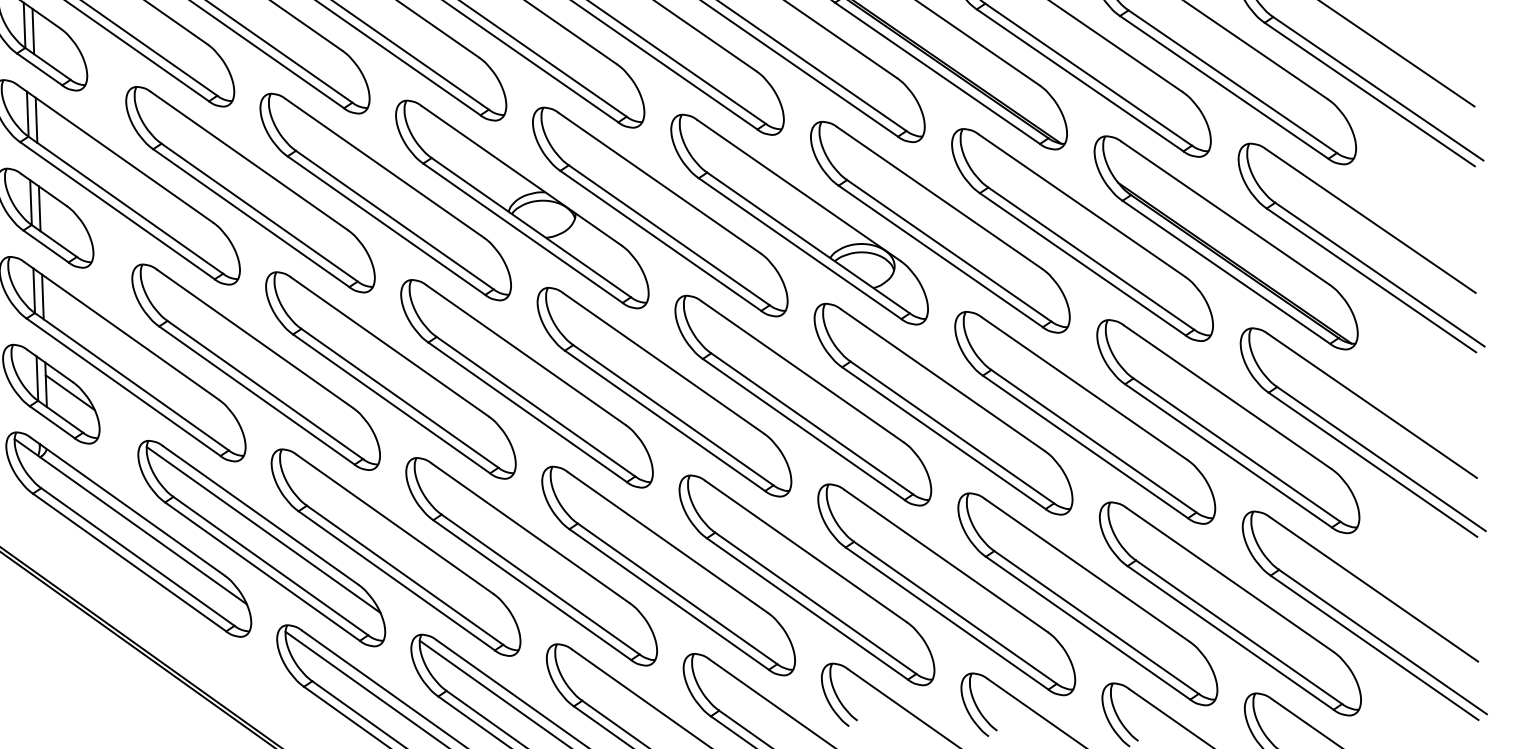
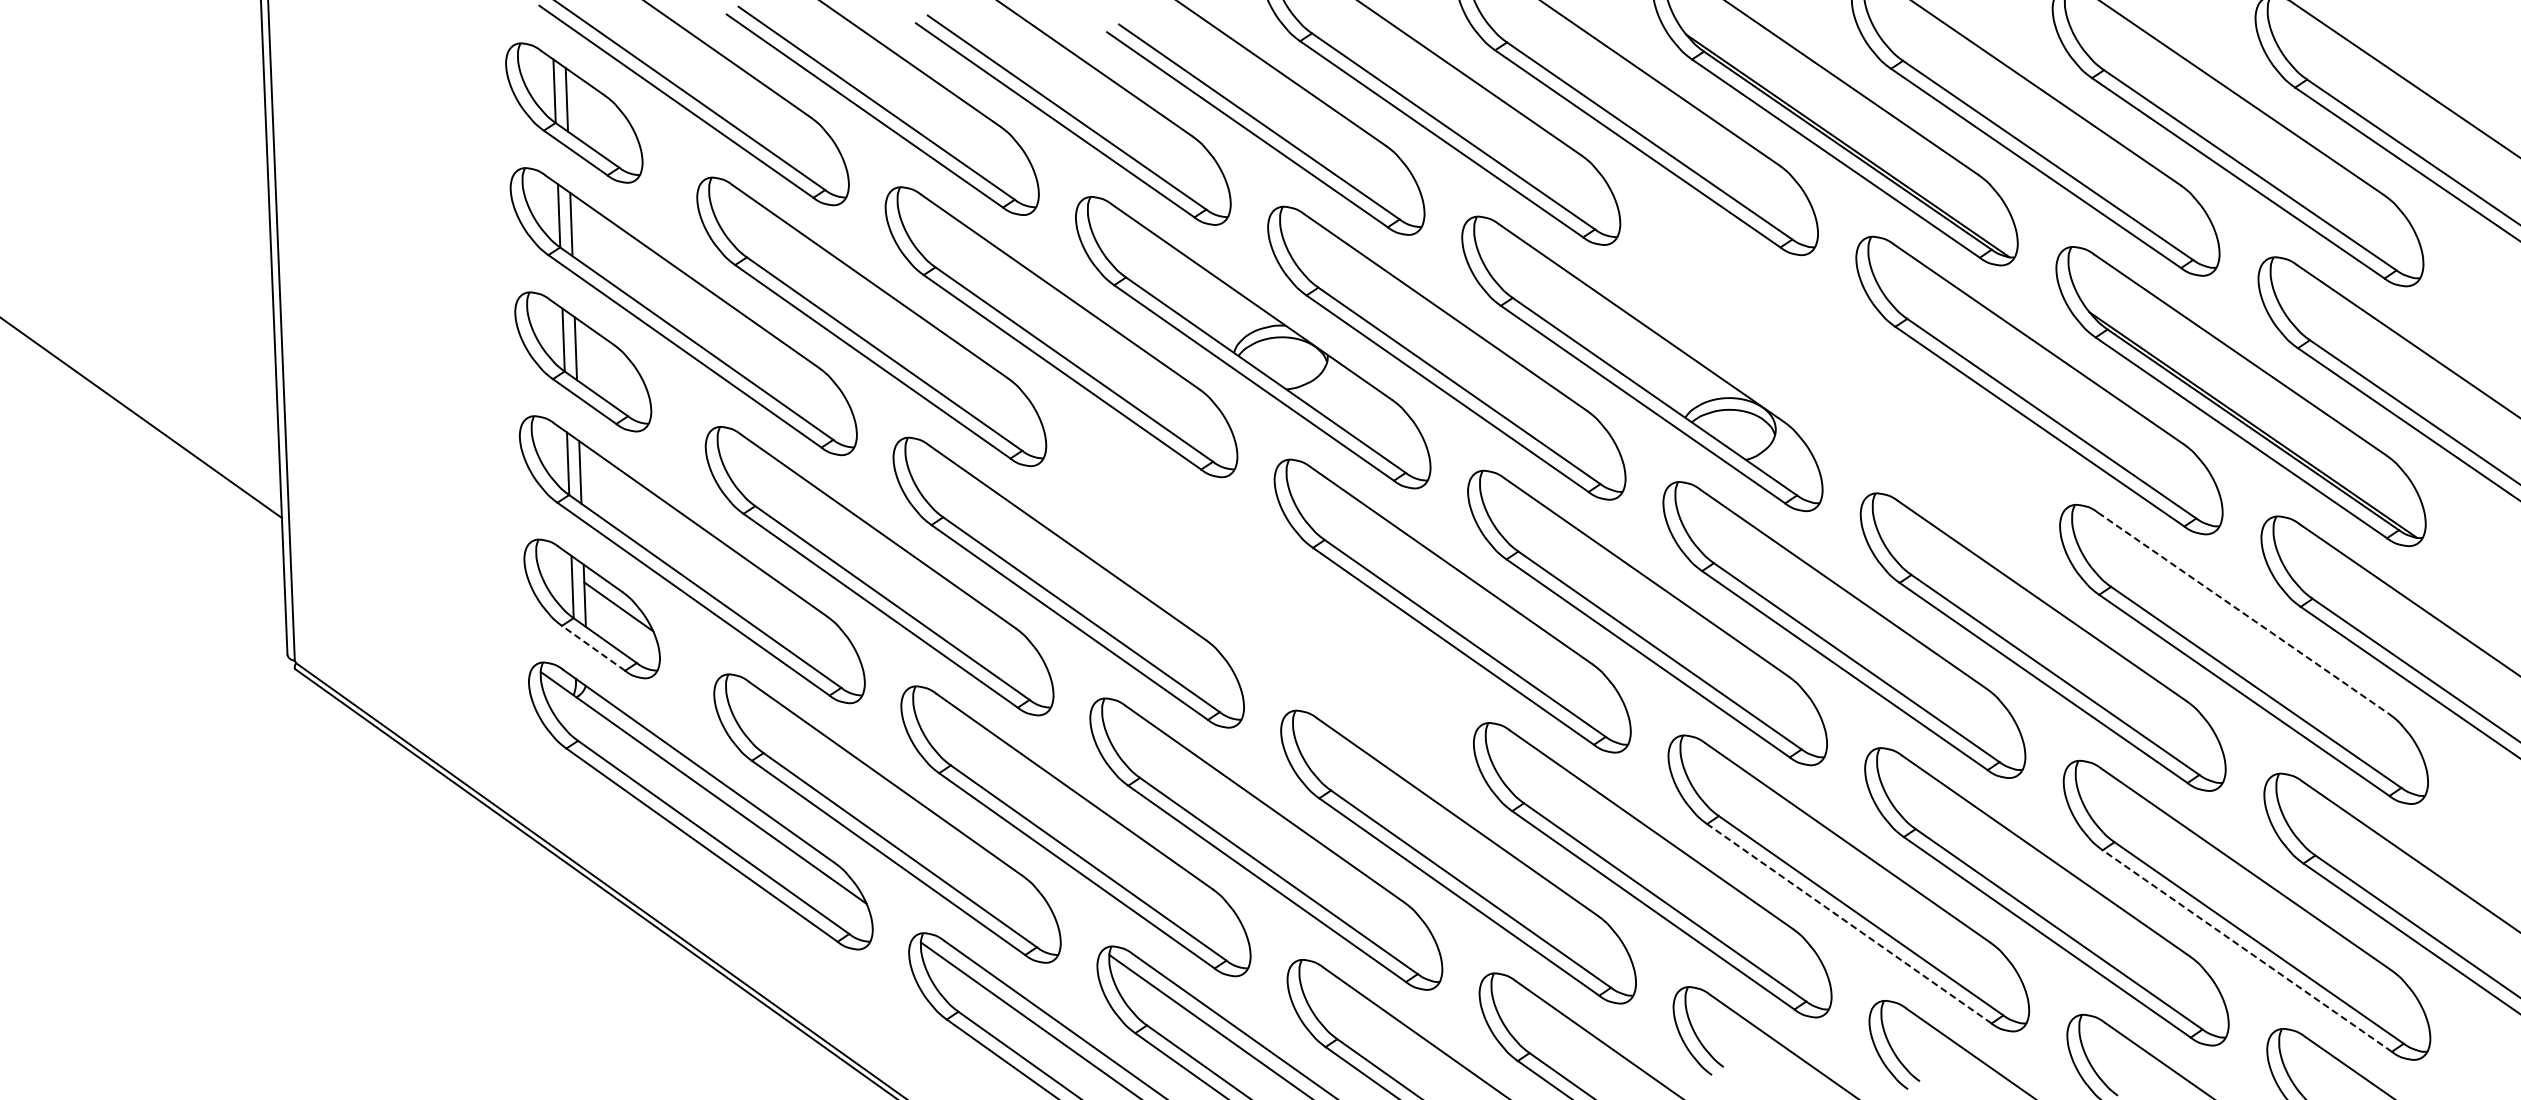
part: (940, 227) -> (1839, 374), removed
part: (526, 383) -> (1259, 593), removed
line: (1227, 397) -> (2243, 613), solid -> dashed
line: (52, 422) -> (593, 648), solid -> dashed
line: (263, 530) -> (890, 799), removed
line: (947, 618) -> (1849, 923), solid -> dashed
line: (1230, 637) -> (2246, 950), solid -> dashed

